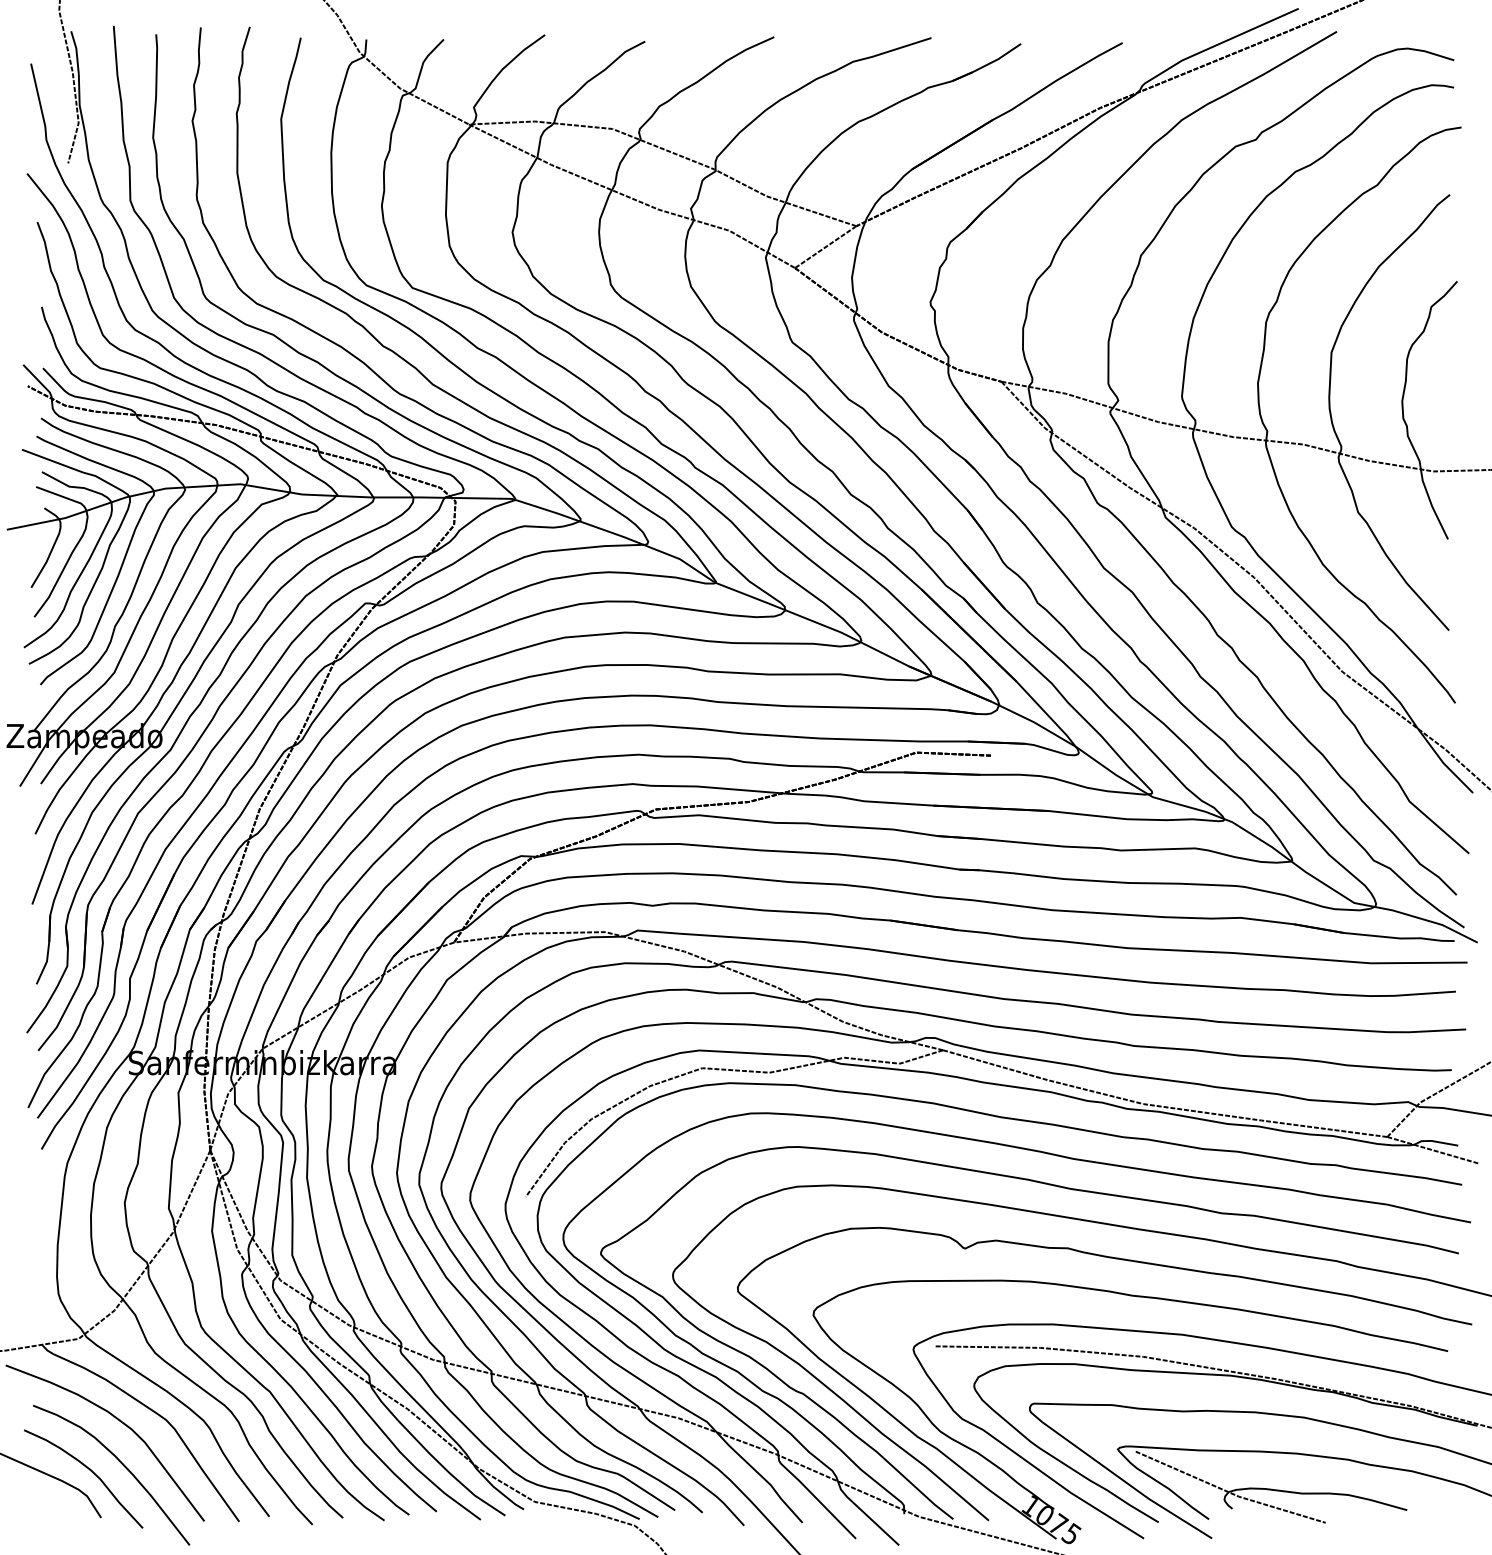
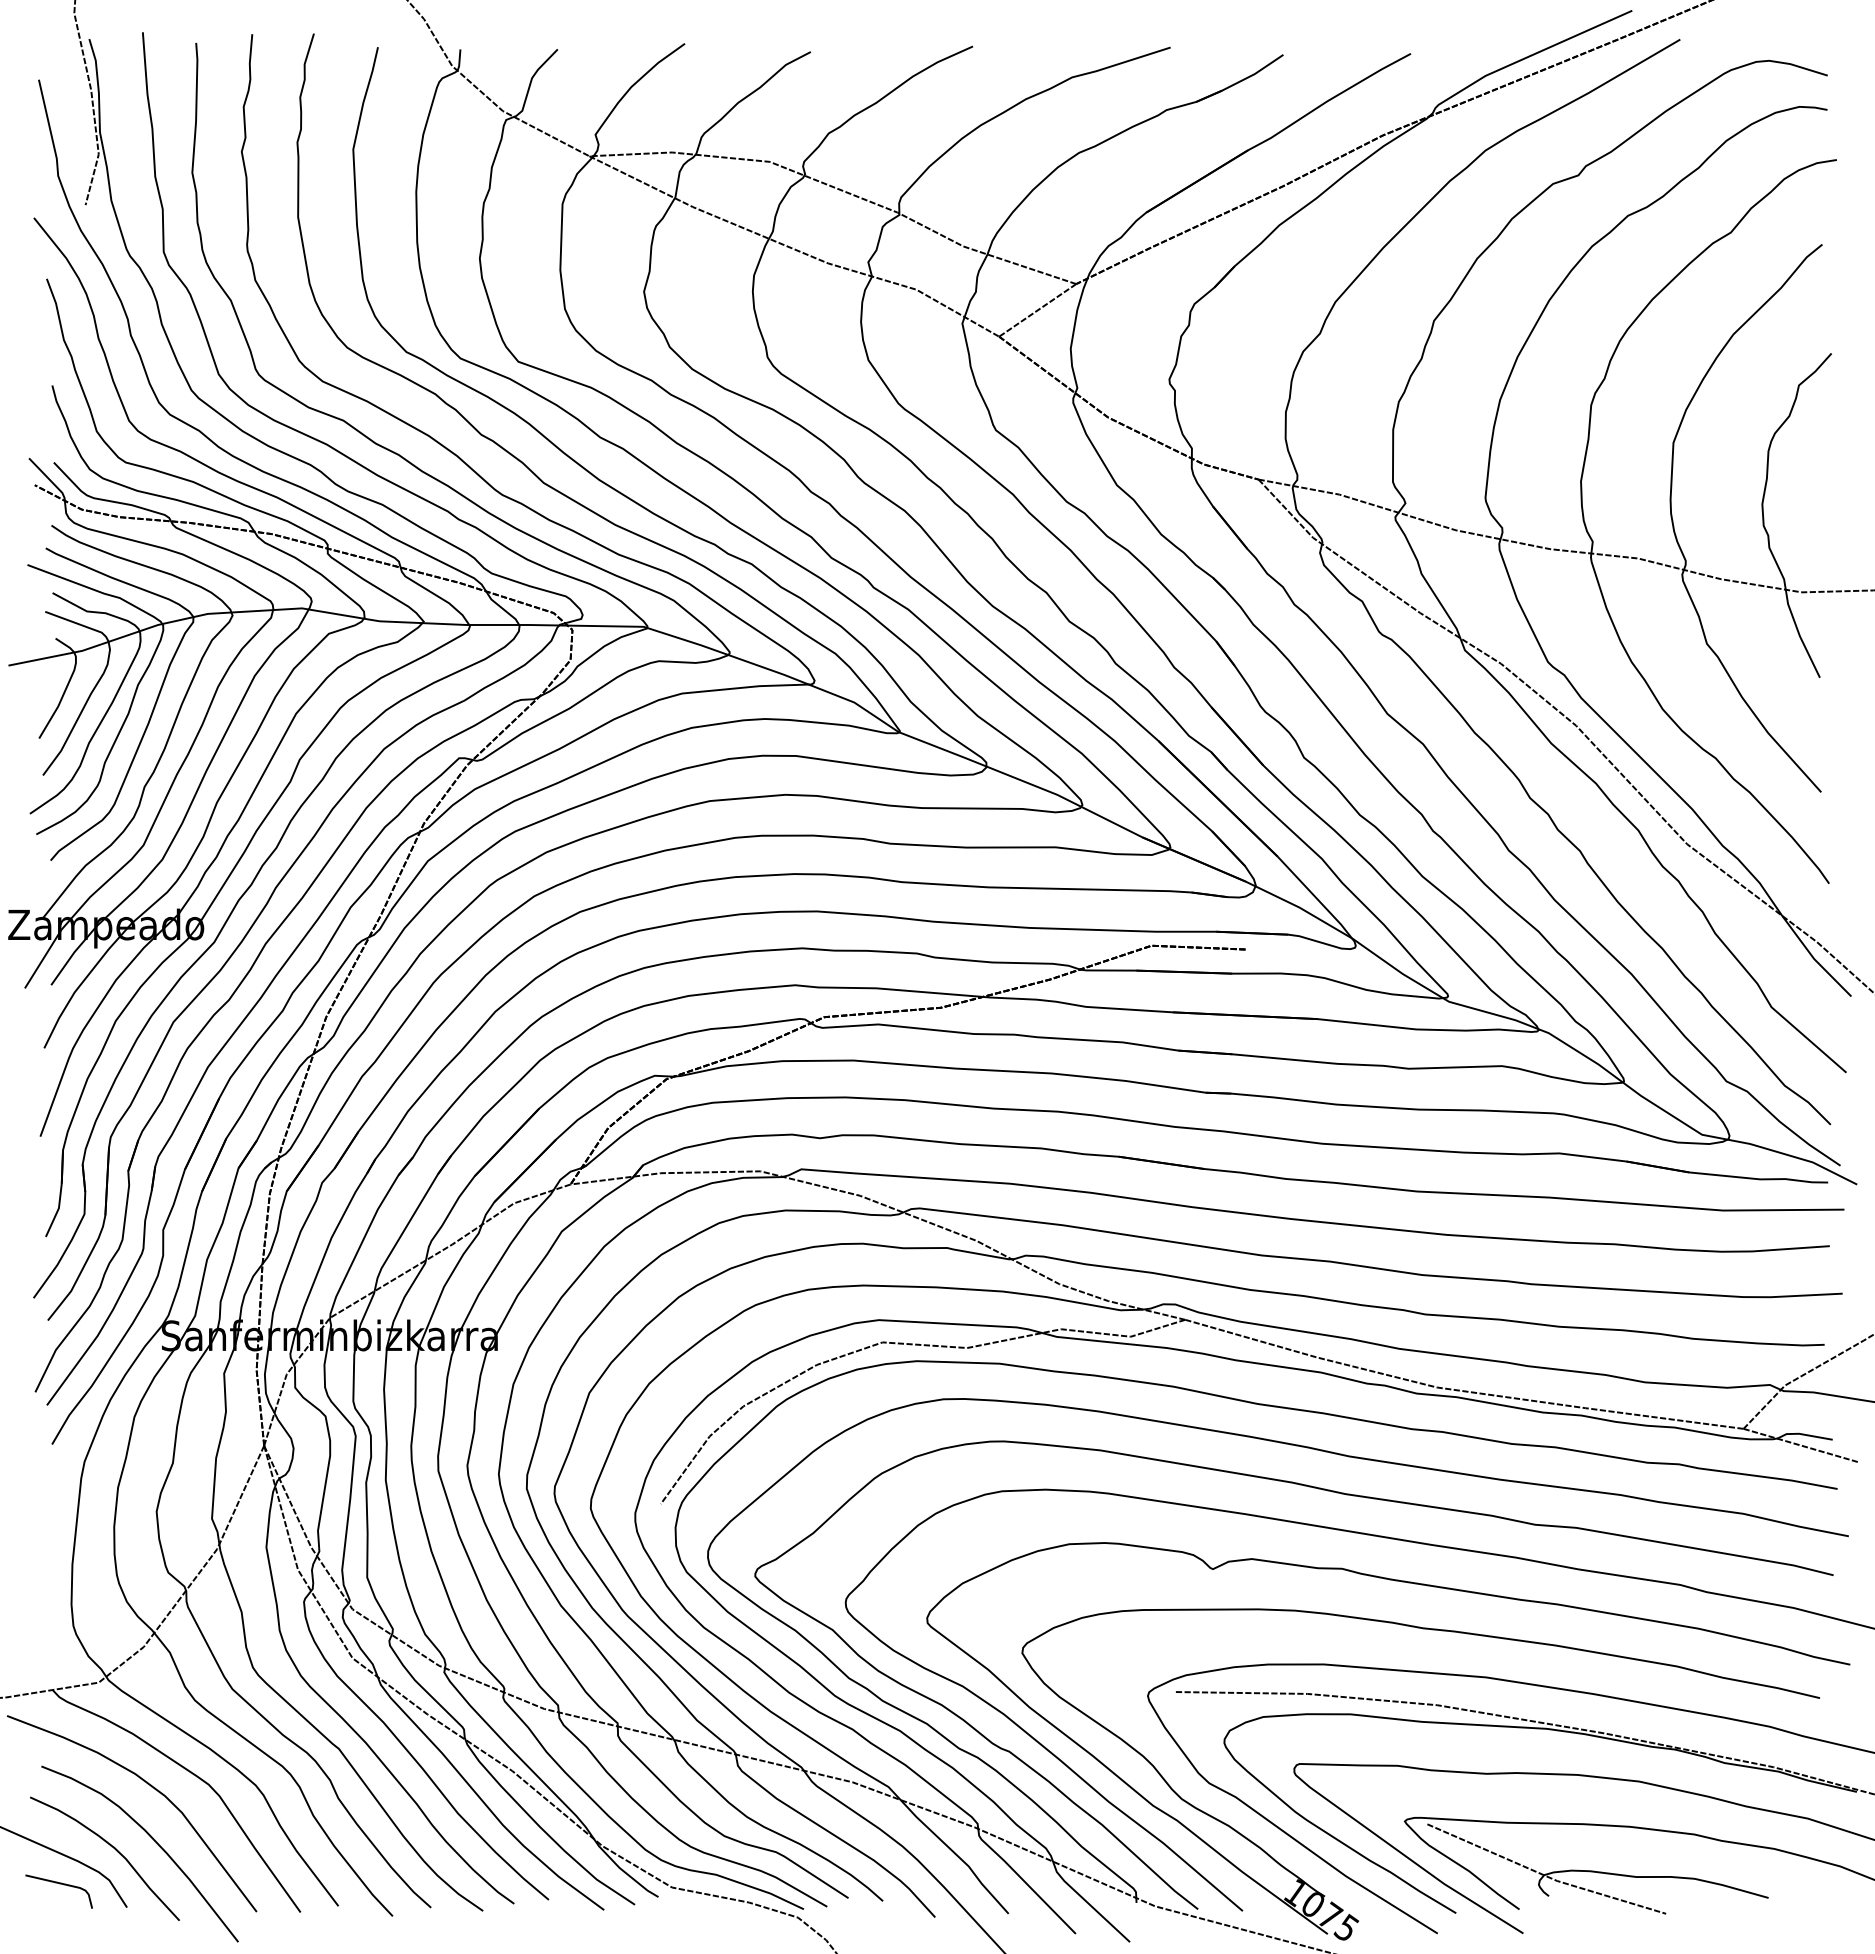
line: (47, 1499) -> (59, 1884), added

